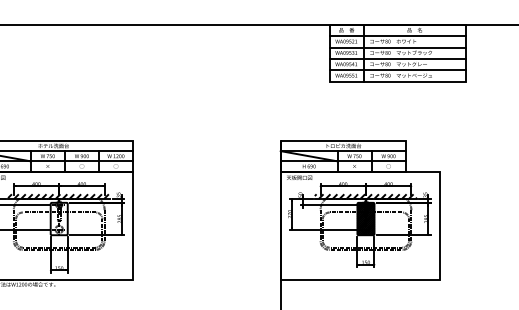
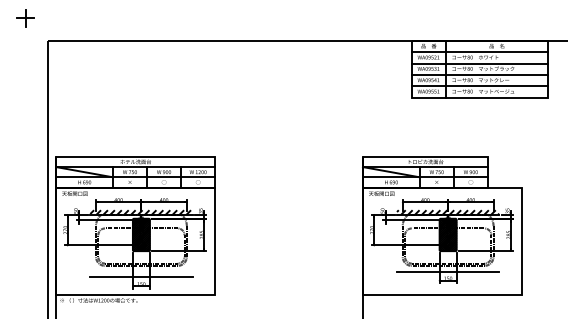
hatch: (58, 218) -> (140, 234), added
line: (366, 255) -> (448, 271), added
line: (59, 261) -> (141, 277), added

